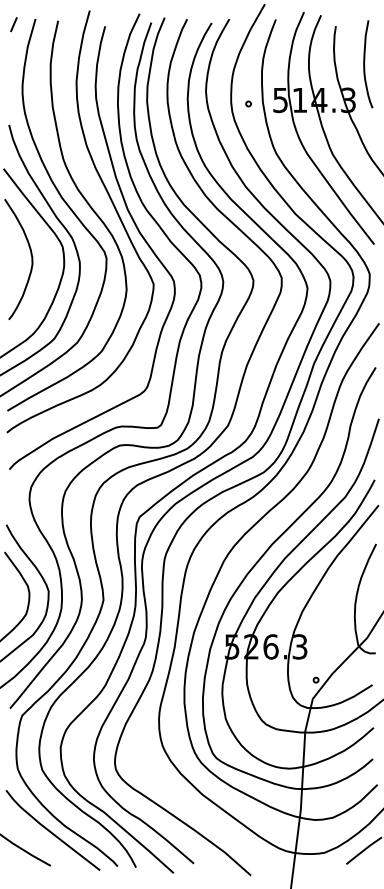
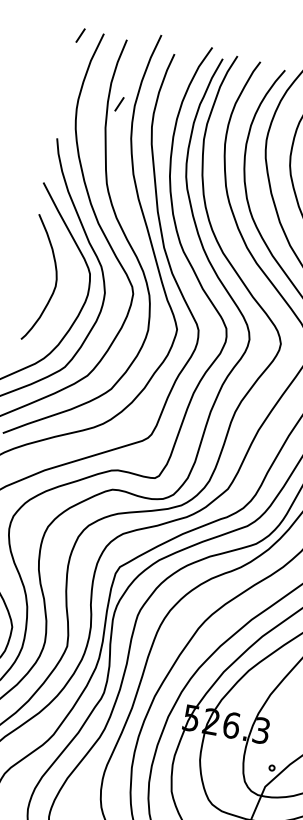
line: (61, 82) -> (119, 104), added

